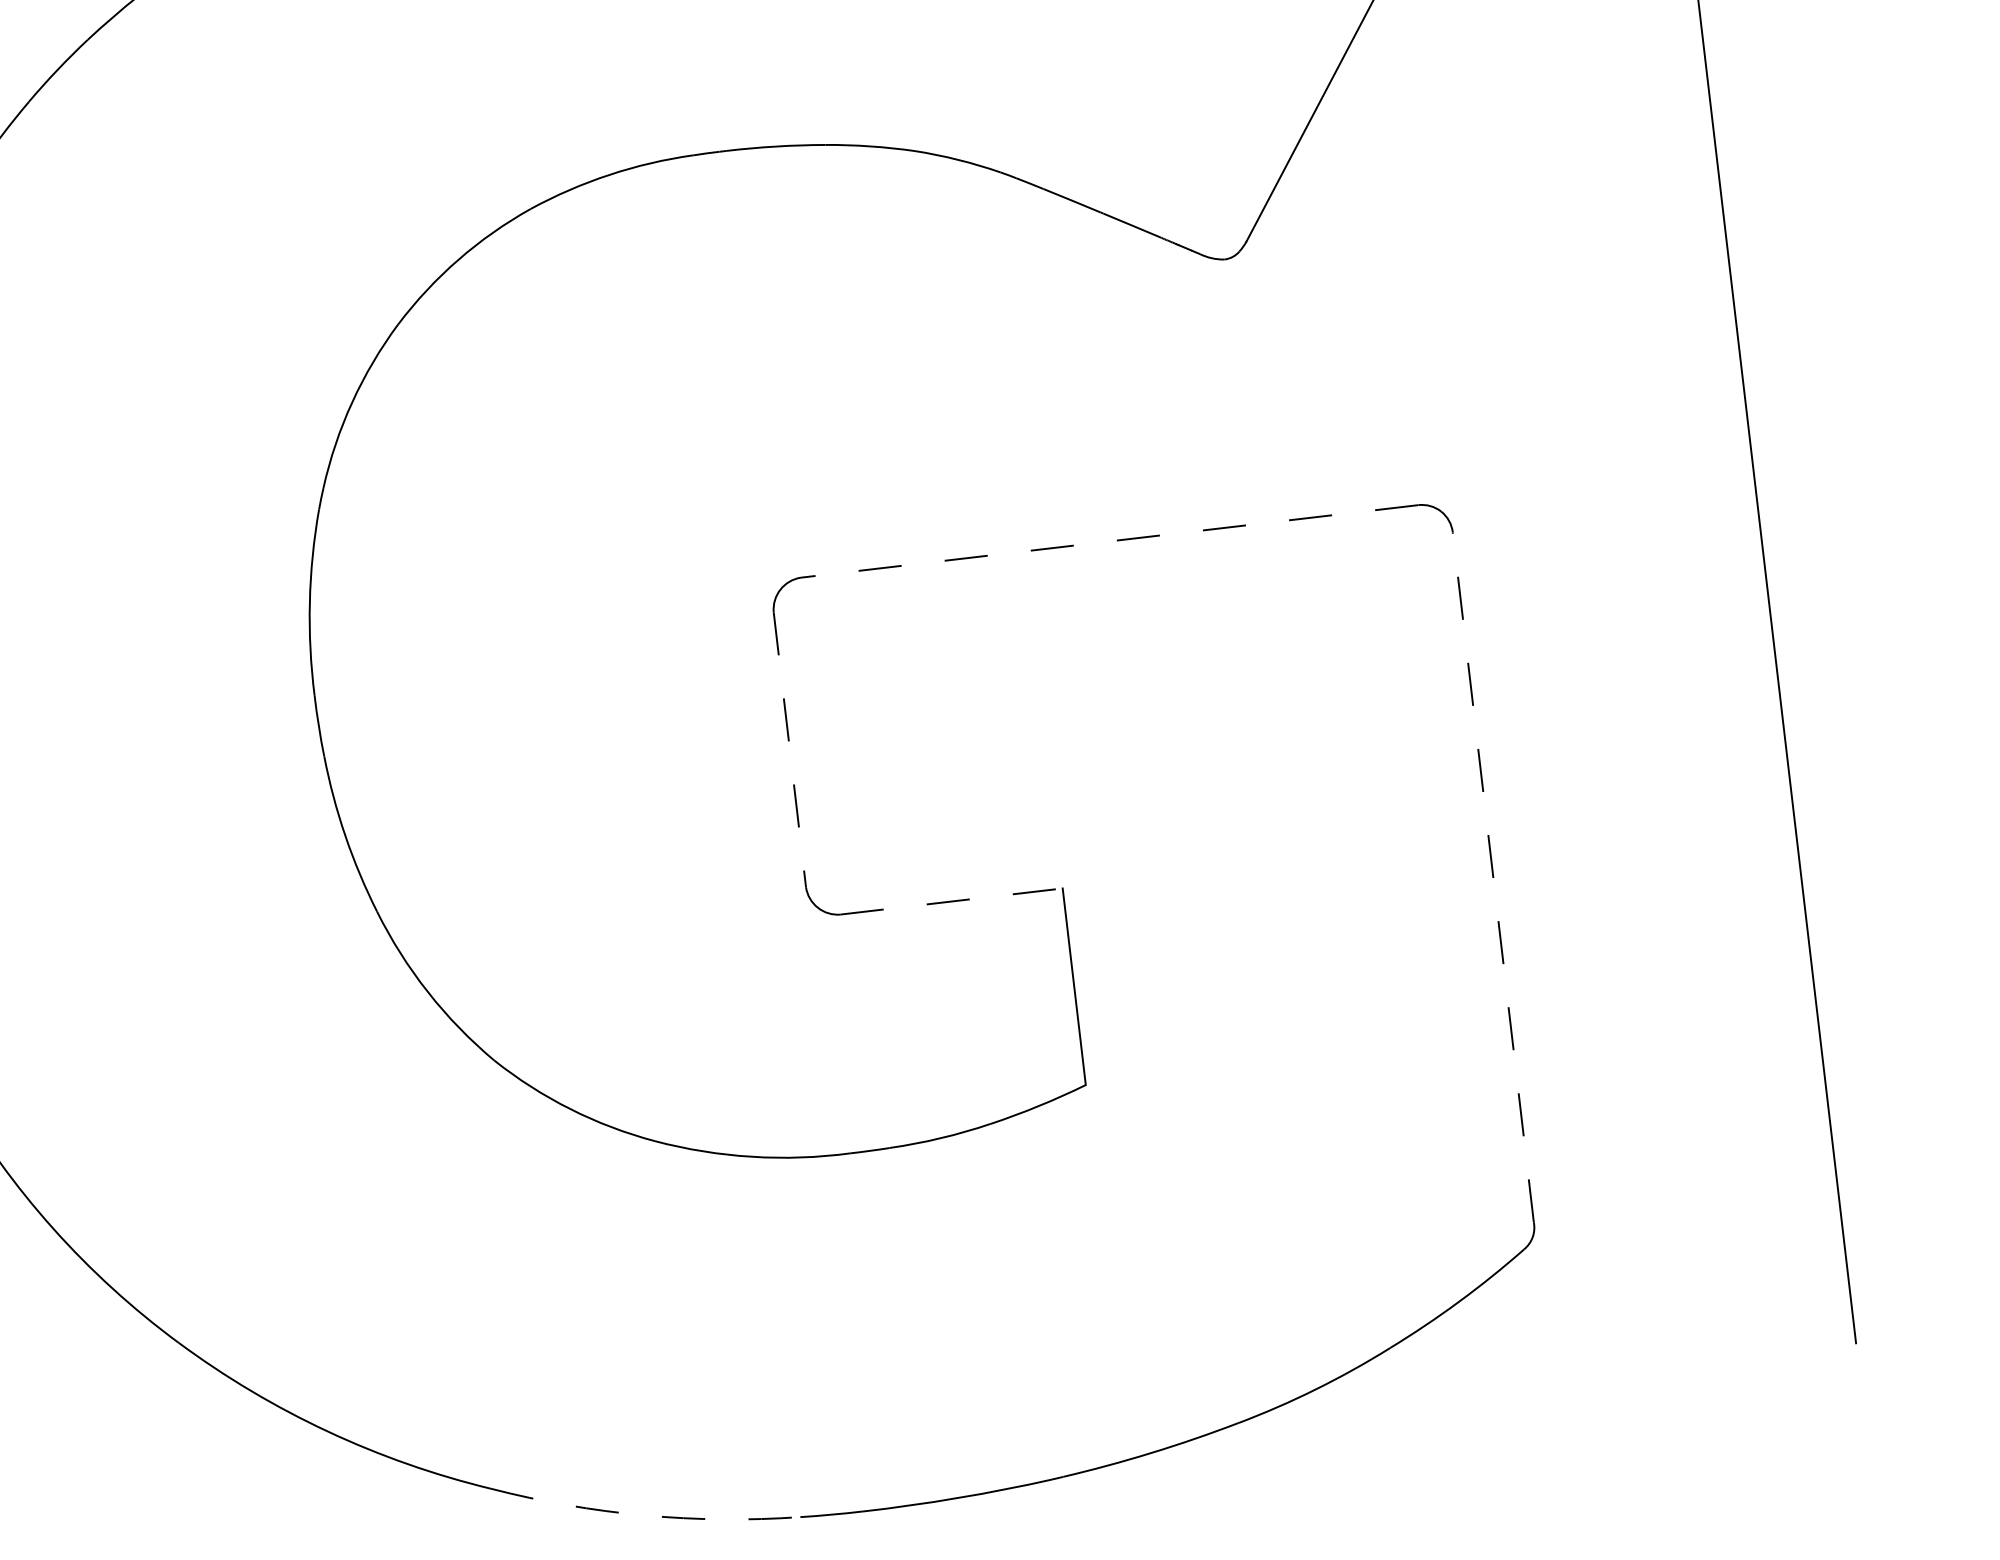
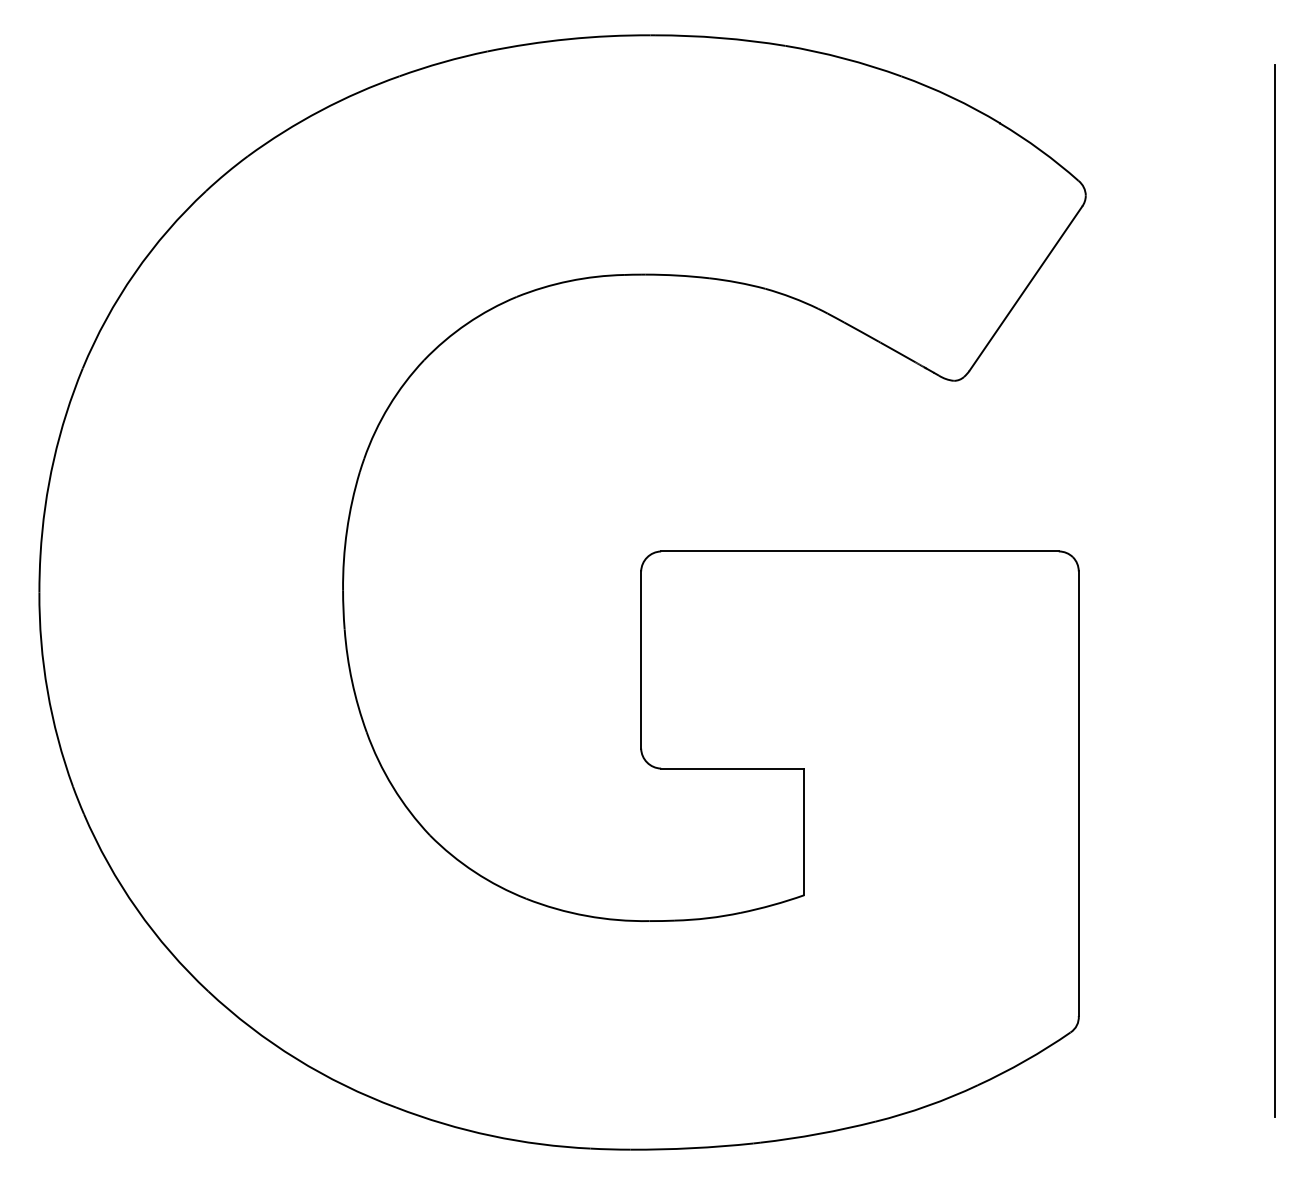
line: (1108, 541) -> (859, 551), dashed -> solid
line: (790, 750) -> (641, 660), dashed -> solid
line: (1492, 877) -> (1078, 793), dashed -> solid
line: (951, 901) -> (732, 768), dashed -> solid
arc: (644, 1514) -> (491, 1135), dashed -> solid

